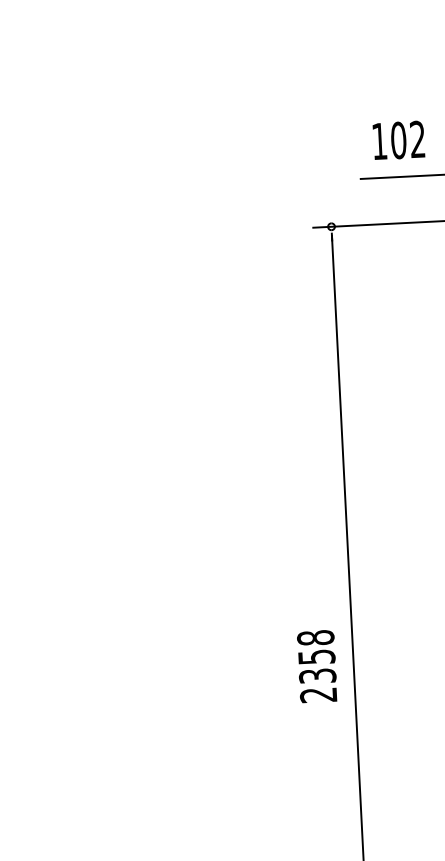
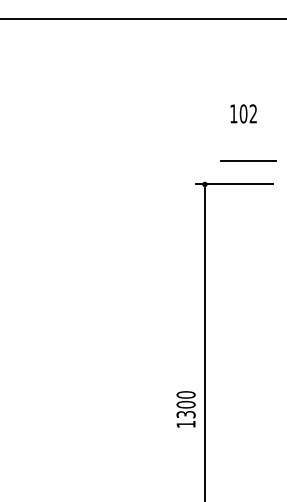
text: (398, 139) -> (243, 113), moved
text: (315, 666) -> (185, 409), 2358 -> 1300

